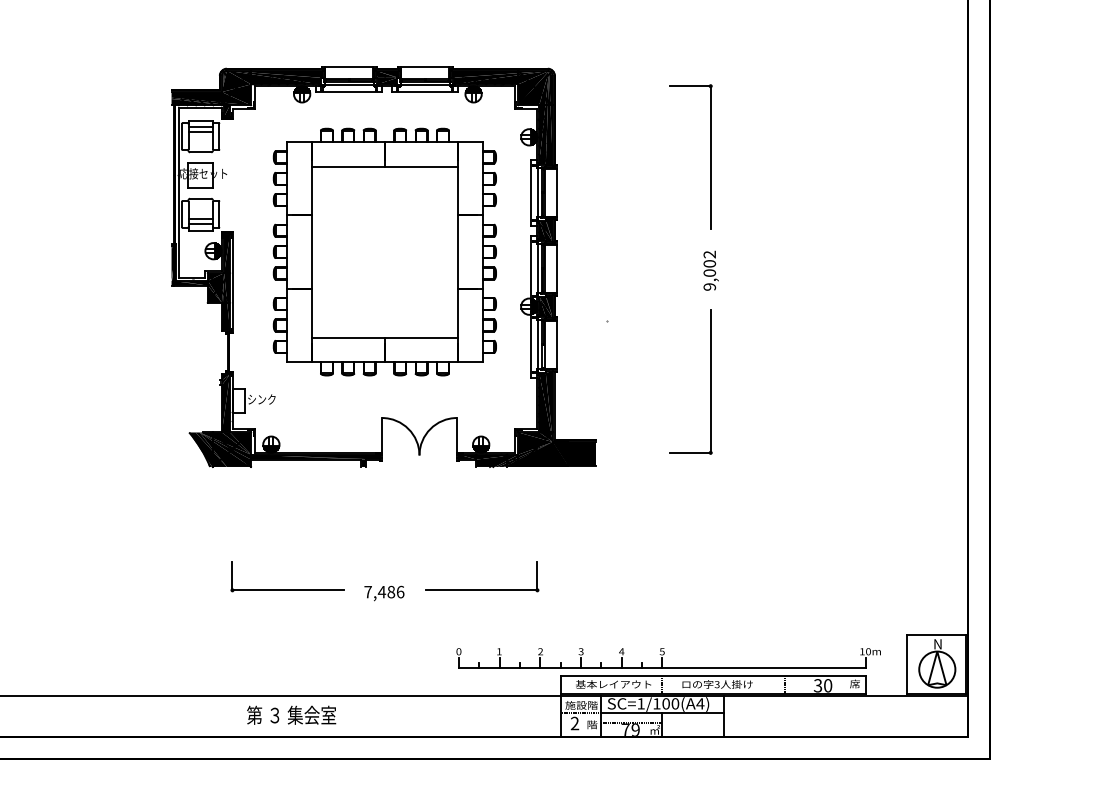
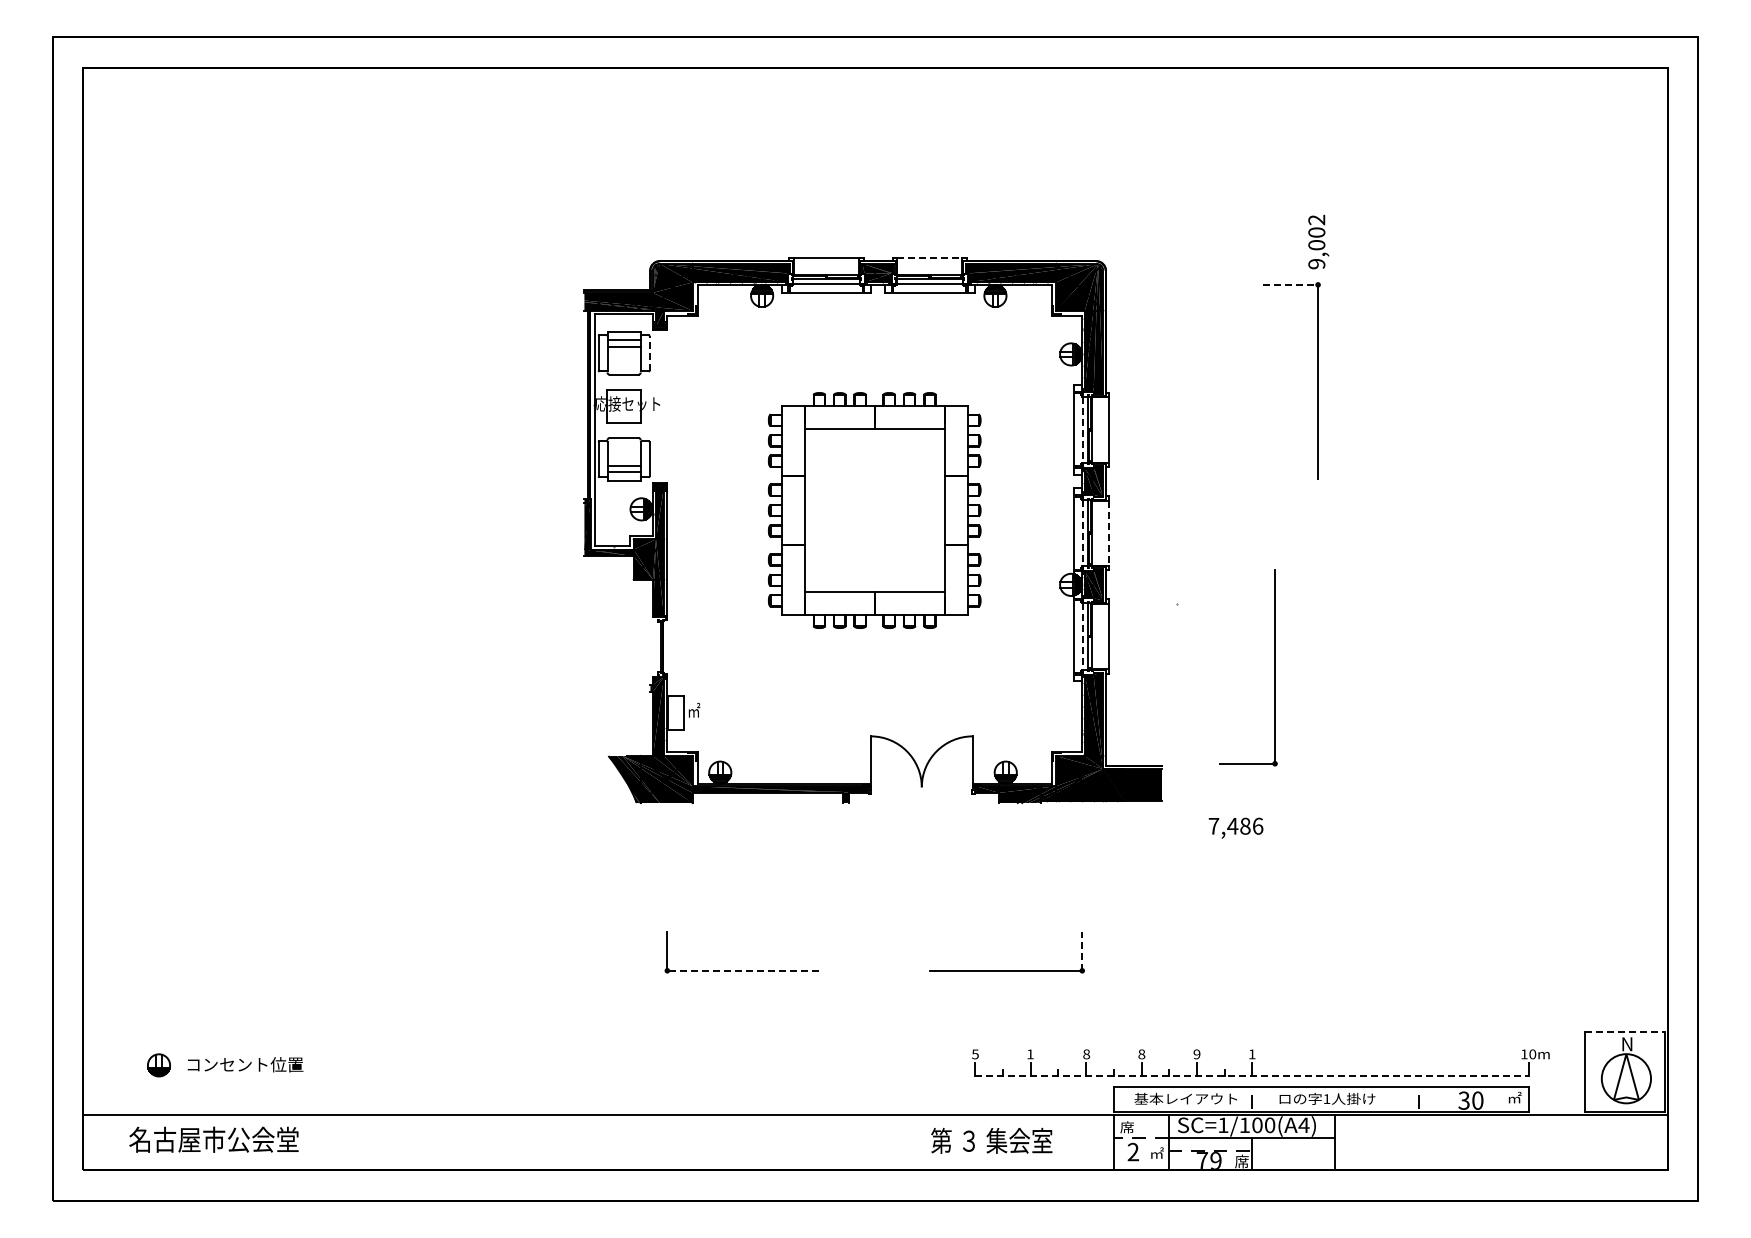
line: (425, 66) -> (929, 258), solid -> dashed
line: (690, 85) -> (1290, 284), solid -> dashed
line: (219, 136) -> (649, 353), solid -> dashed
line: (538, 193) -> (1083, 430), solid -> dashed
part: (384, 252) -> (874, 510), size x0.7
line: (538, 268) -> (1083, 533), solid -> dashed
line: (556, 268) -> (1108, 533), solid -> dashed
text: (711, 270) -> (1318, 241), moved
line: (538, 345) -> (1083, 637), solid -> dashed
part: (710, 382) -> (1274, 667), moved
text: (261, 399) -> (706, 710), シンク -> ㎡
line: (537, 575) -> (1082, 950), solid -> dashed
line: (287, 590) -> (742, 970), solid -> dashed
text: (383, 593) -> (1235, 827), moved
line: (936, 634) -> (1625, 1031), solid -> dashed
text: (458, 651) -> (975, 1054), 0 -> 5
text: (540, 651) -> (1086, 1054), 2 -> 8
text: (580, 651) -> (1141, 1054), 3 -> 8
text: (621, 651) -> (1196, 1054), 4 -> 9
text: (661, 651) -> (1251, 1054), 5 -> 1
line: (662, 667) -> (1252, 1076), solid -> dashed
text: (855, 683) -> (1514, 1097), 席 -> ㎡
text: (716, 684) -> (1326, 1099), 3 -> 1
text: (581, 705) -> (1142, 1127), 施設階 -> 席
text: (291, 715) -> (991, 1140), moved
text: (591, 724) -> (1156, 1153), 階 -> ㎡
text: (655, 730) -> (1242, 1161), ㎡ -> 席

